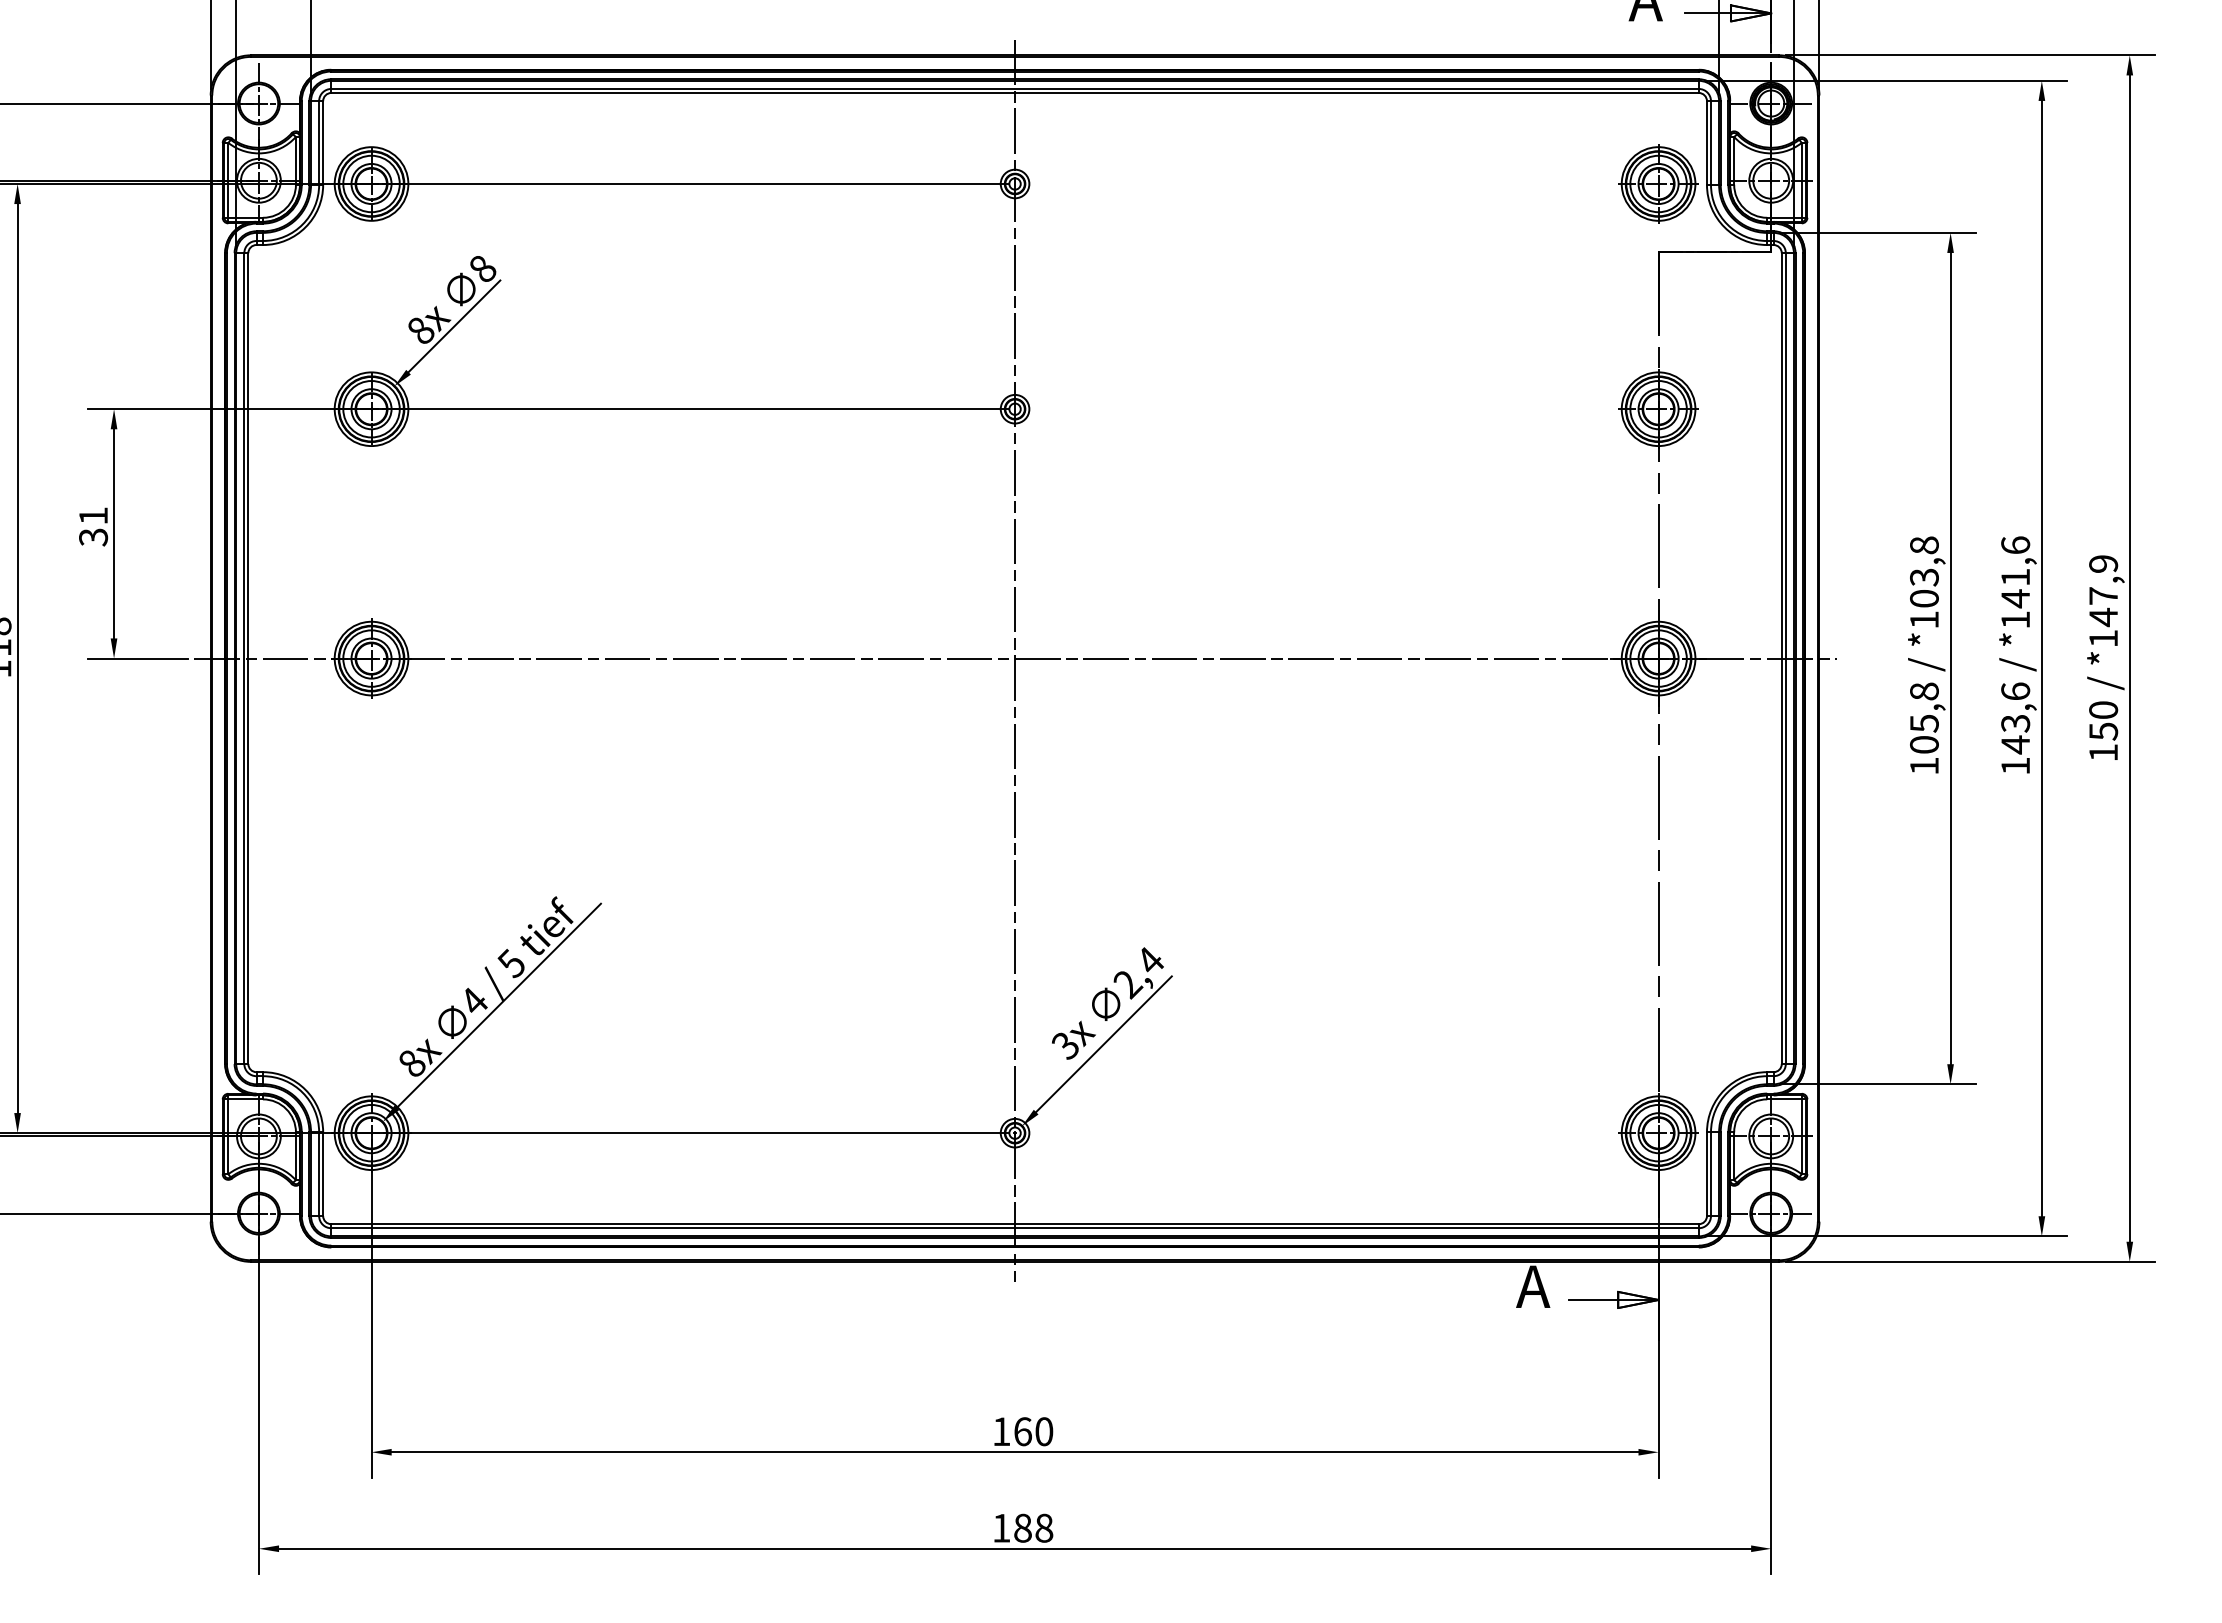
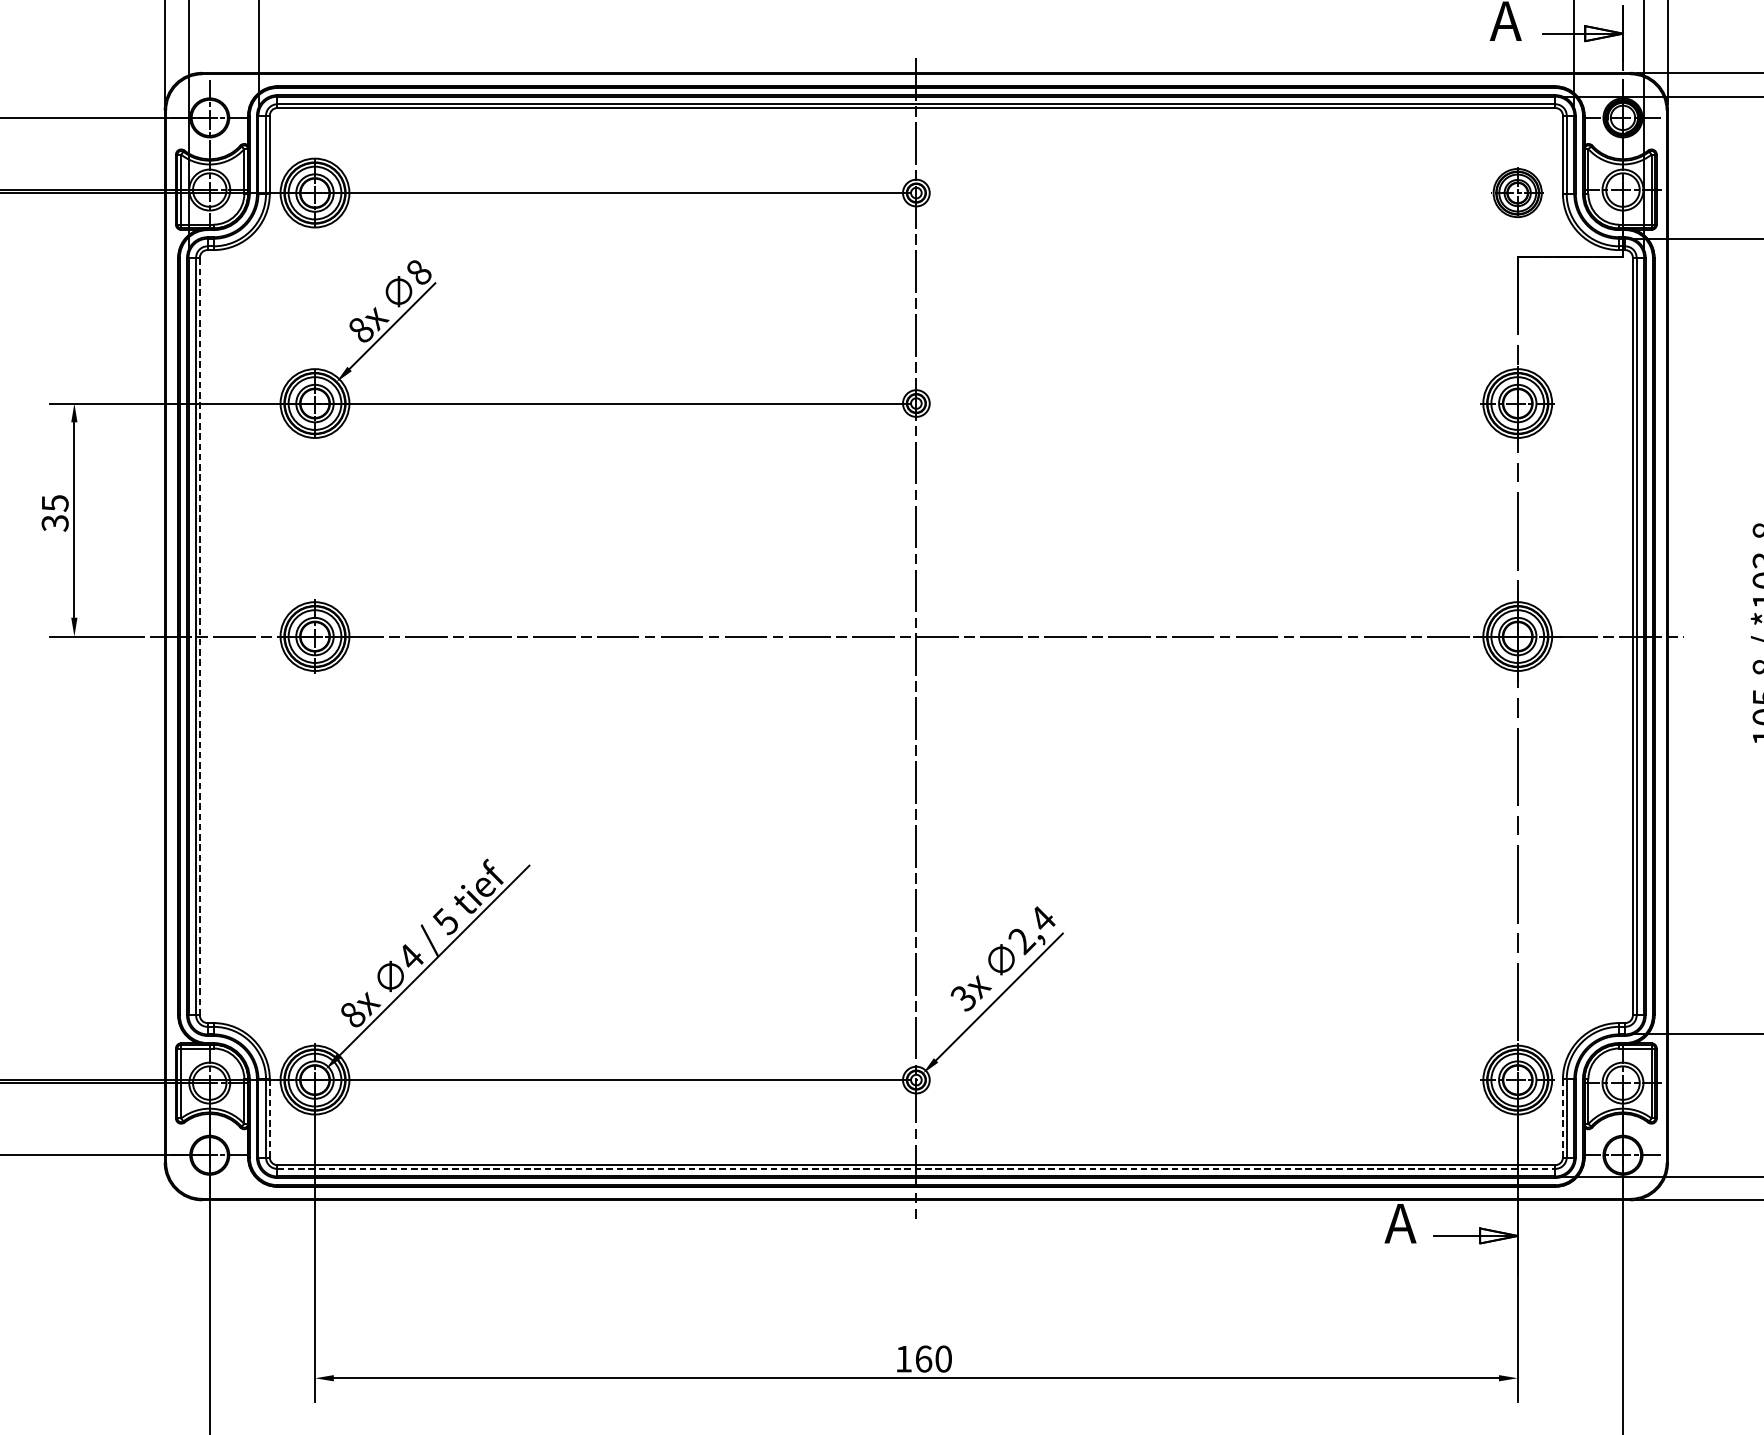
part: (1658, 183) -> (1517, 192), size x0.7
text: (93, 516) -> (55, 503), 31 -> 35
line: (248, 658) -> (200, 636), solid -> dashed
line: (323, 1174) -> (270, 1118), solid -> dashed
line: (1706, 1174) -> (1562, 1118), solid -> dashed
line: (1015, 1228) -> (916, 1169), solid -> dashed

